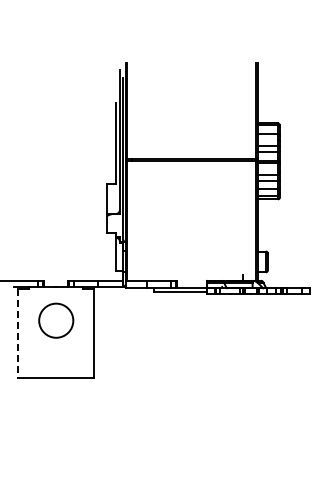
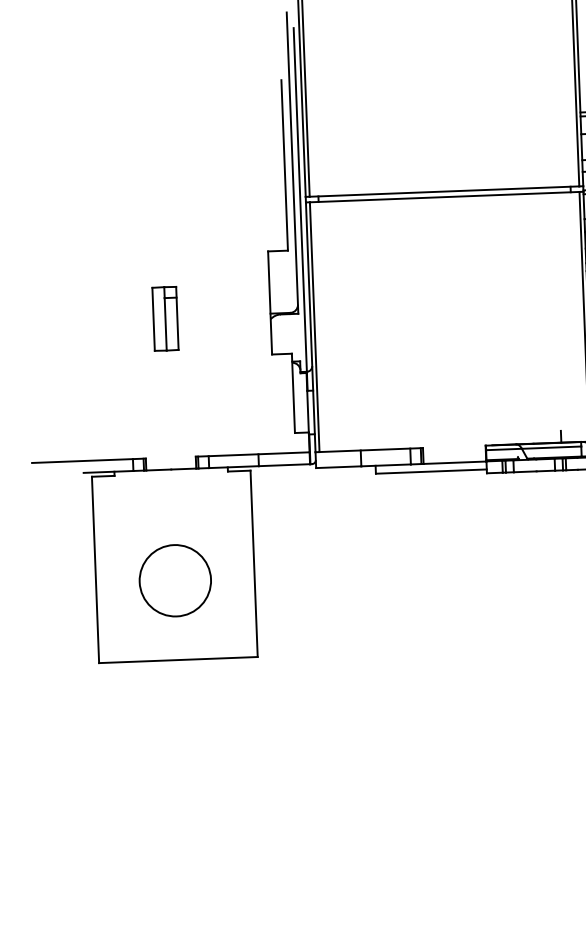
part: (55, 214) -> (163, 319), added
circle: (56, 320) -> (175, 580), moved
line: (18, 333) -> (95, 570), dashed -> solid

